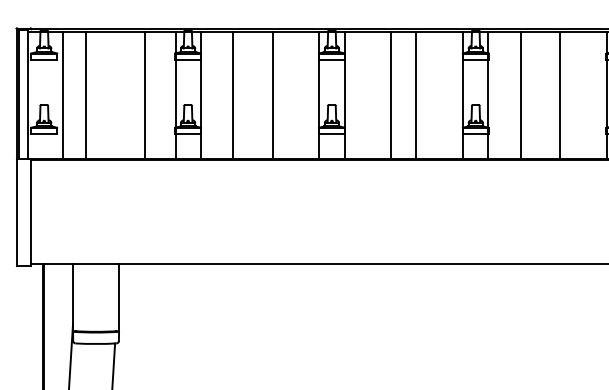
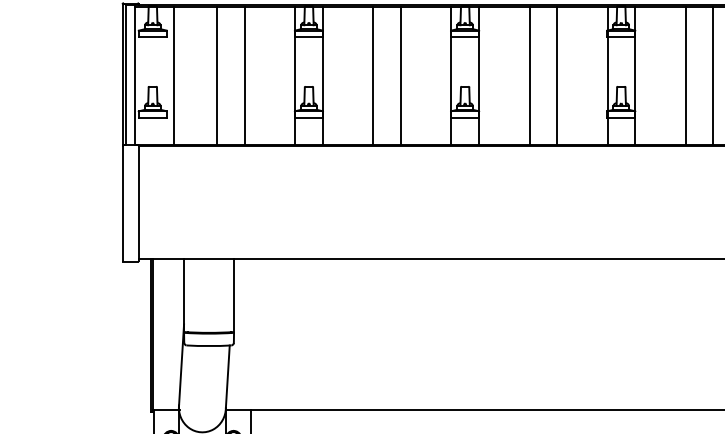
line: (86, 95) -> (217, 76), moved
line: (145, 95) -> (244, 76), moved
line: (232, 95) -> (373, 76), moved
line: (521, 95) -> (685, 76), moved

